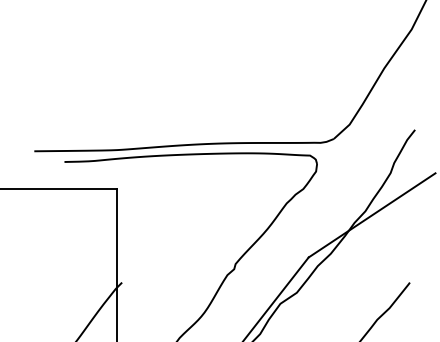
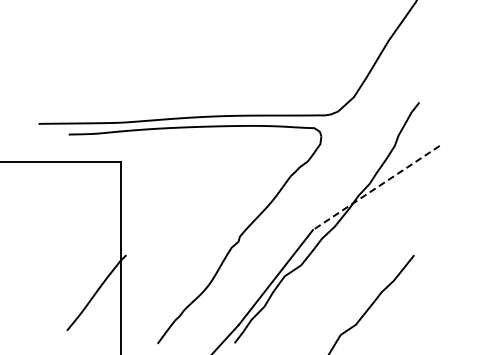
line: (371, 215) -> (375, 188), solid -> dashed

